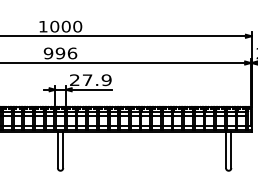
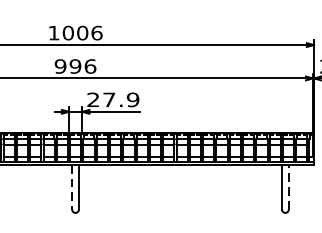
text: (77, 26) -> (96, 32), 1000 -> 1006
line: (57, 150) -> (71, 187), solid -> dashed
line: (231, 150) -> (288, 187), solid -> dashed

